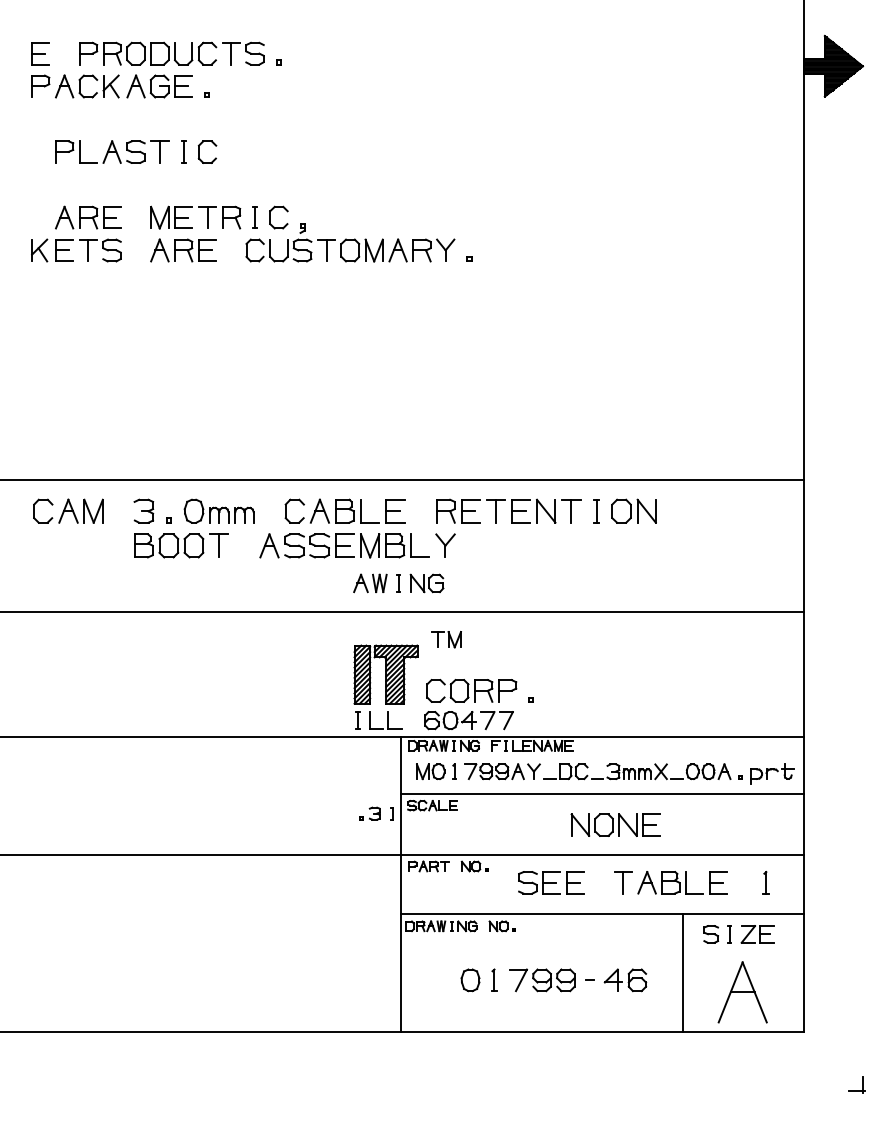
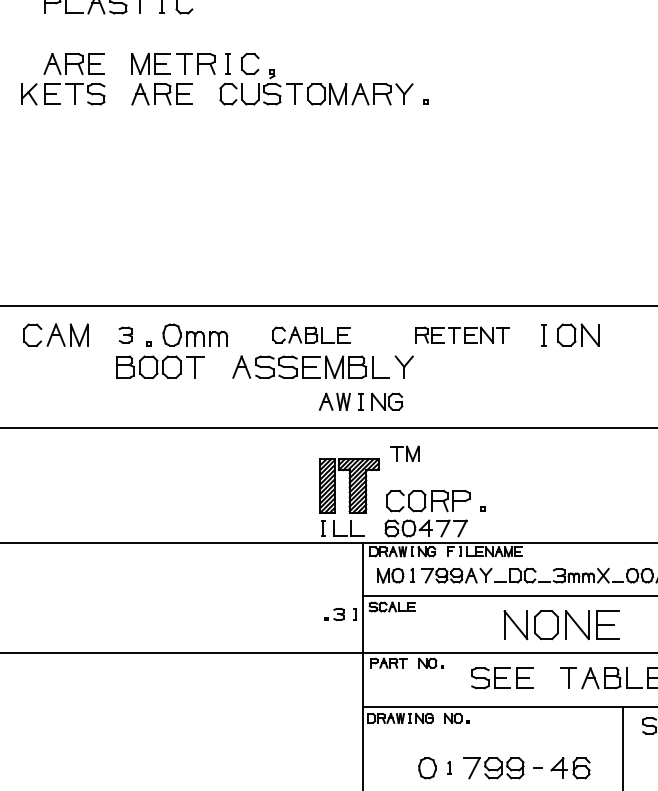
part: (143, 510) -> (125, 334), size x0.7
part: (344, 510) -> (310, 334), size x0.7
part: (508, 510) -> (462, 334), size x0.7
part: (615, 824) -> (561, 624), size x1.4
part: (494, 979) -> (449, 767), size x0.6

